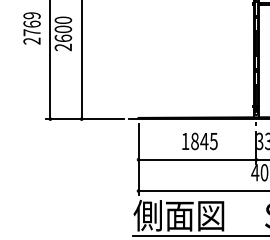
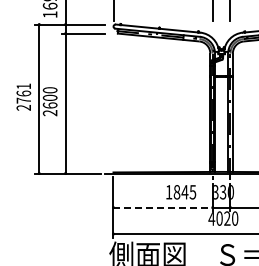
text: (31, 15) -> (23, 86), 2769 -> 2761
text: (200, 141) -> (181, 192), moved
line: (197, 159) -> (163, 207), solid -> dashed

